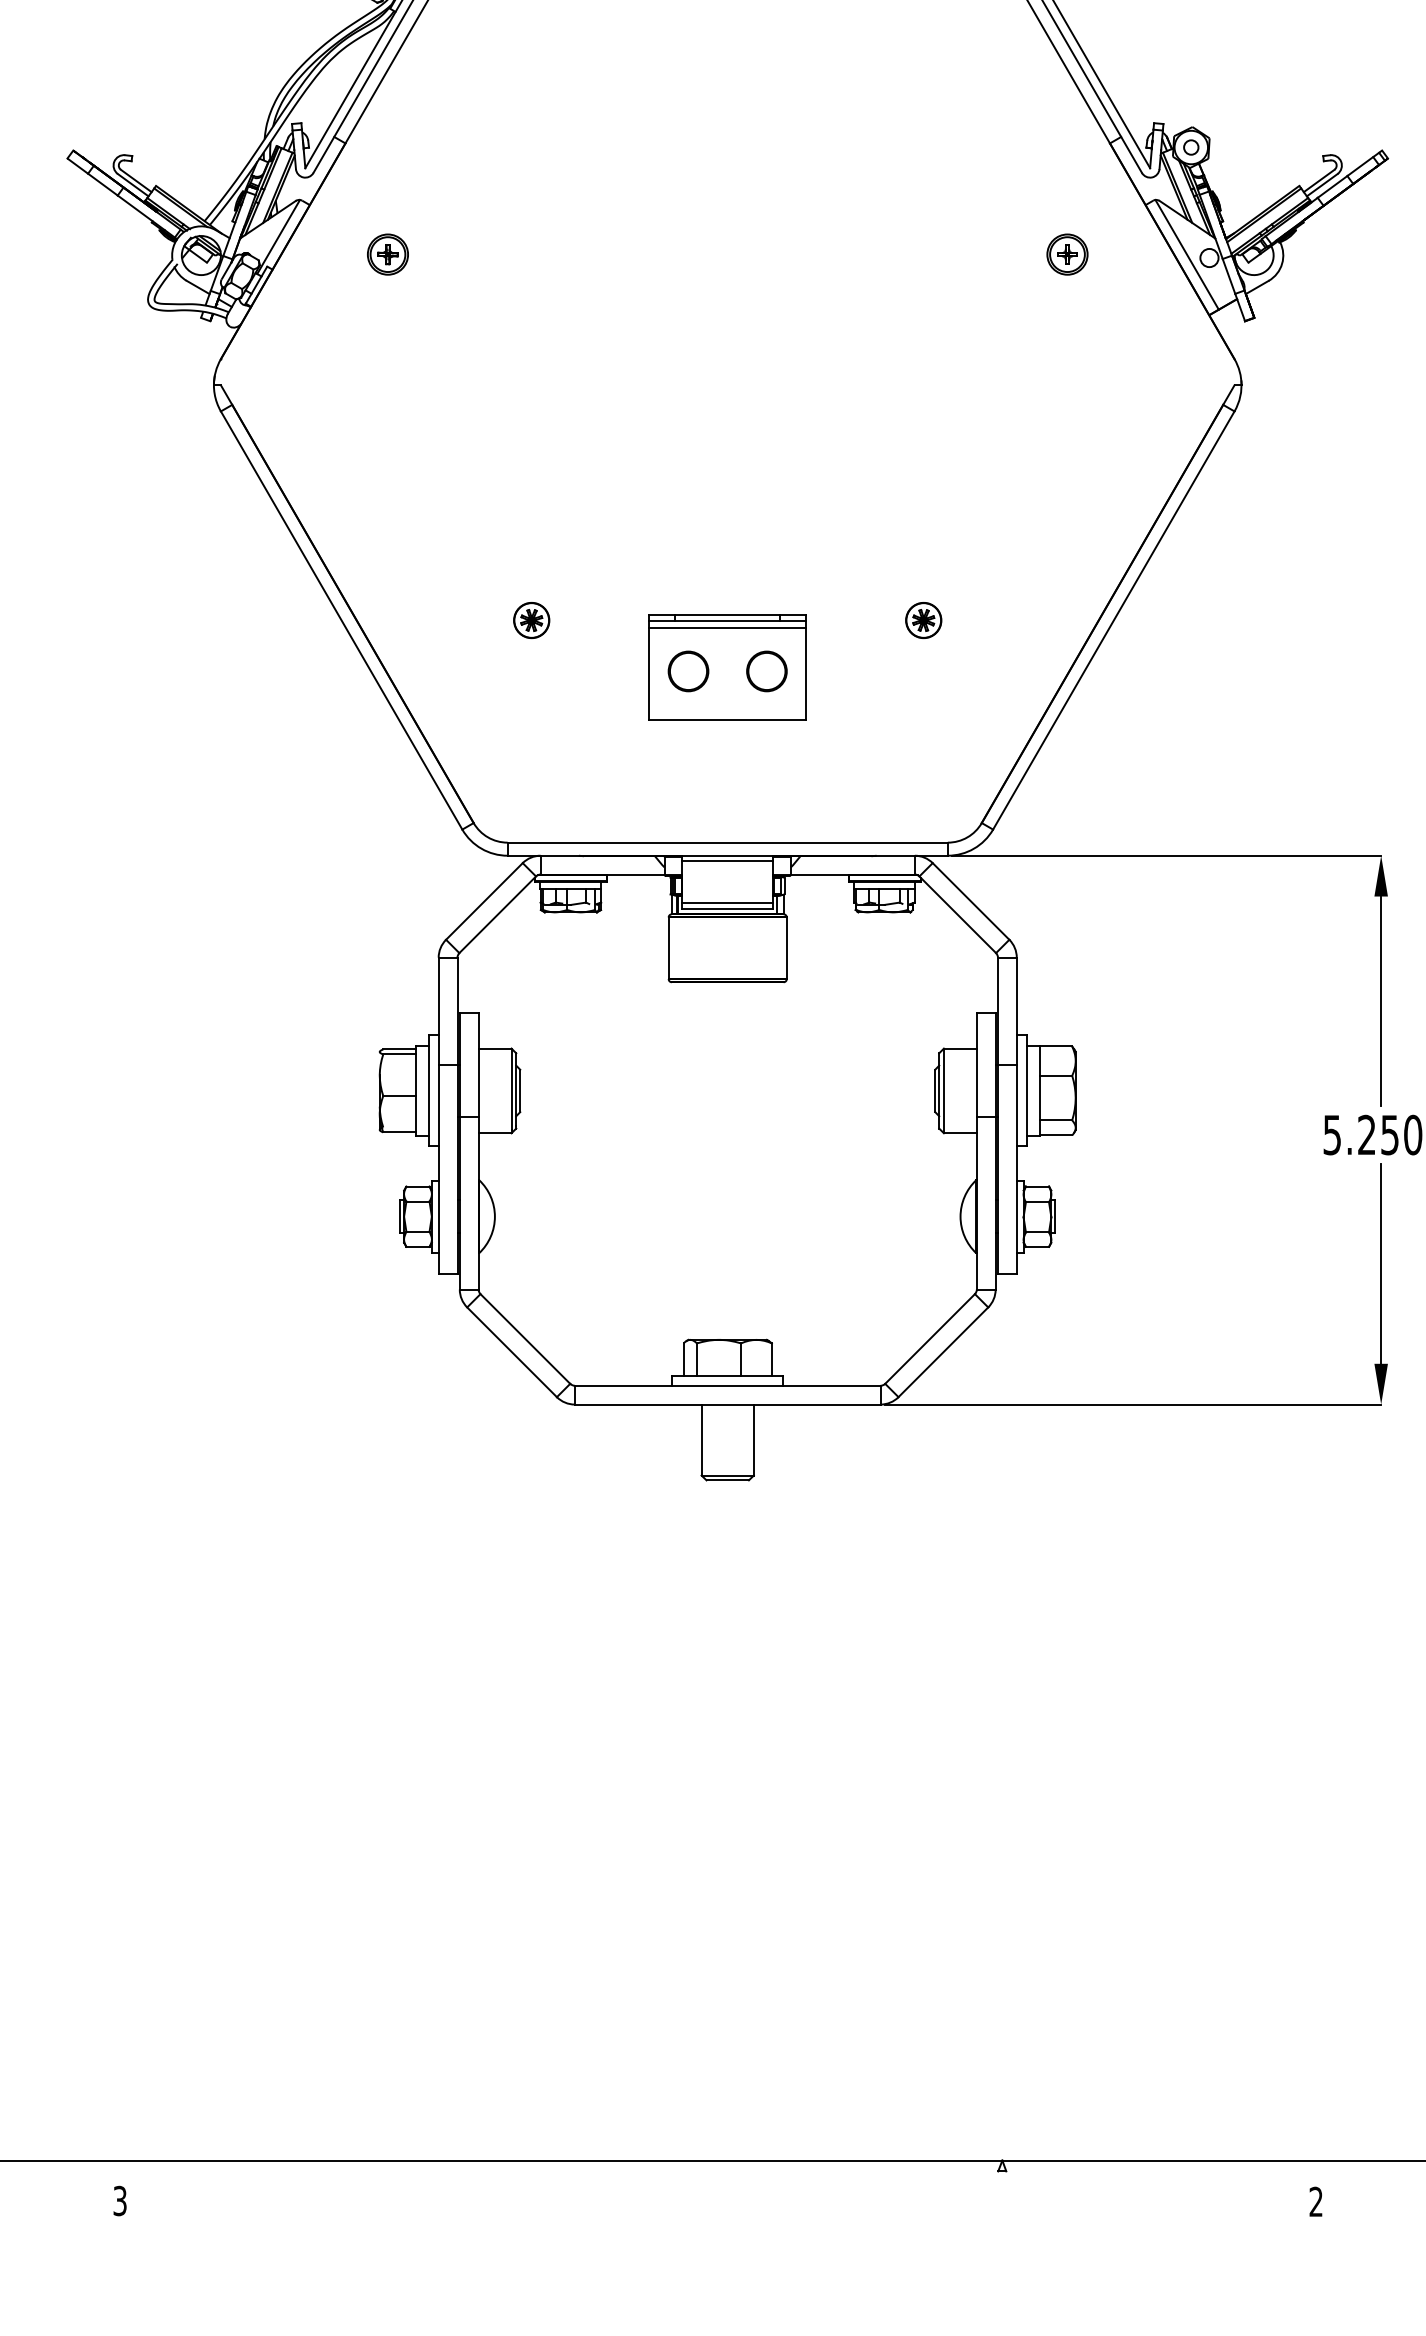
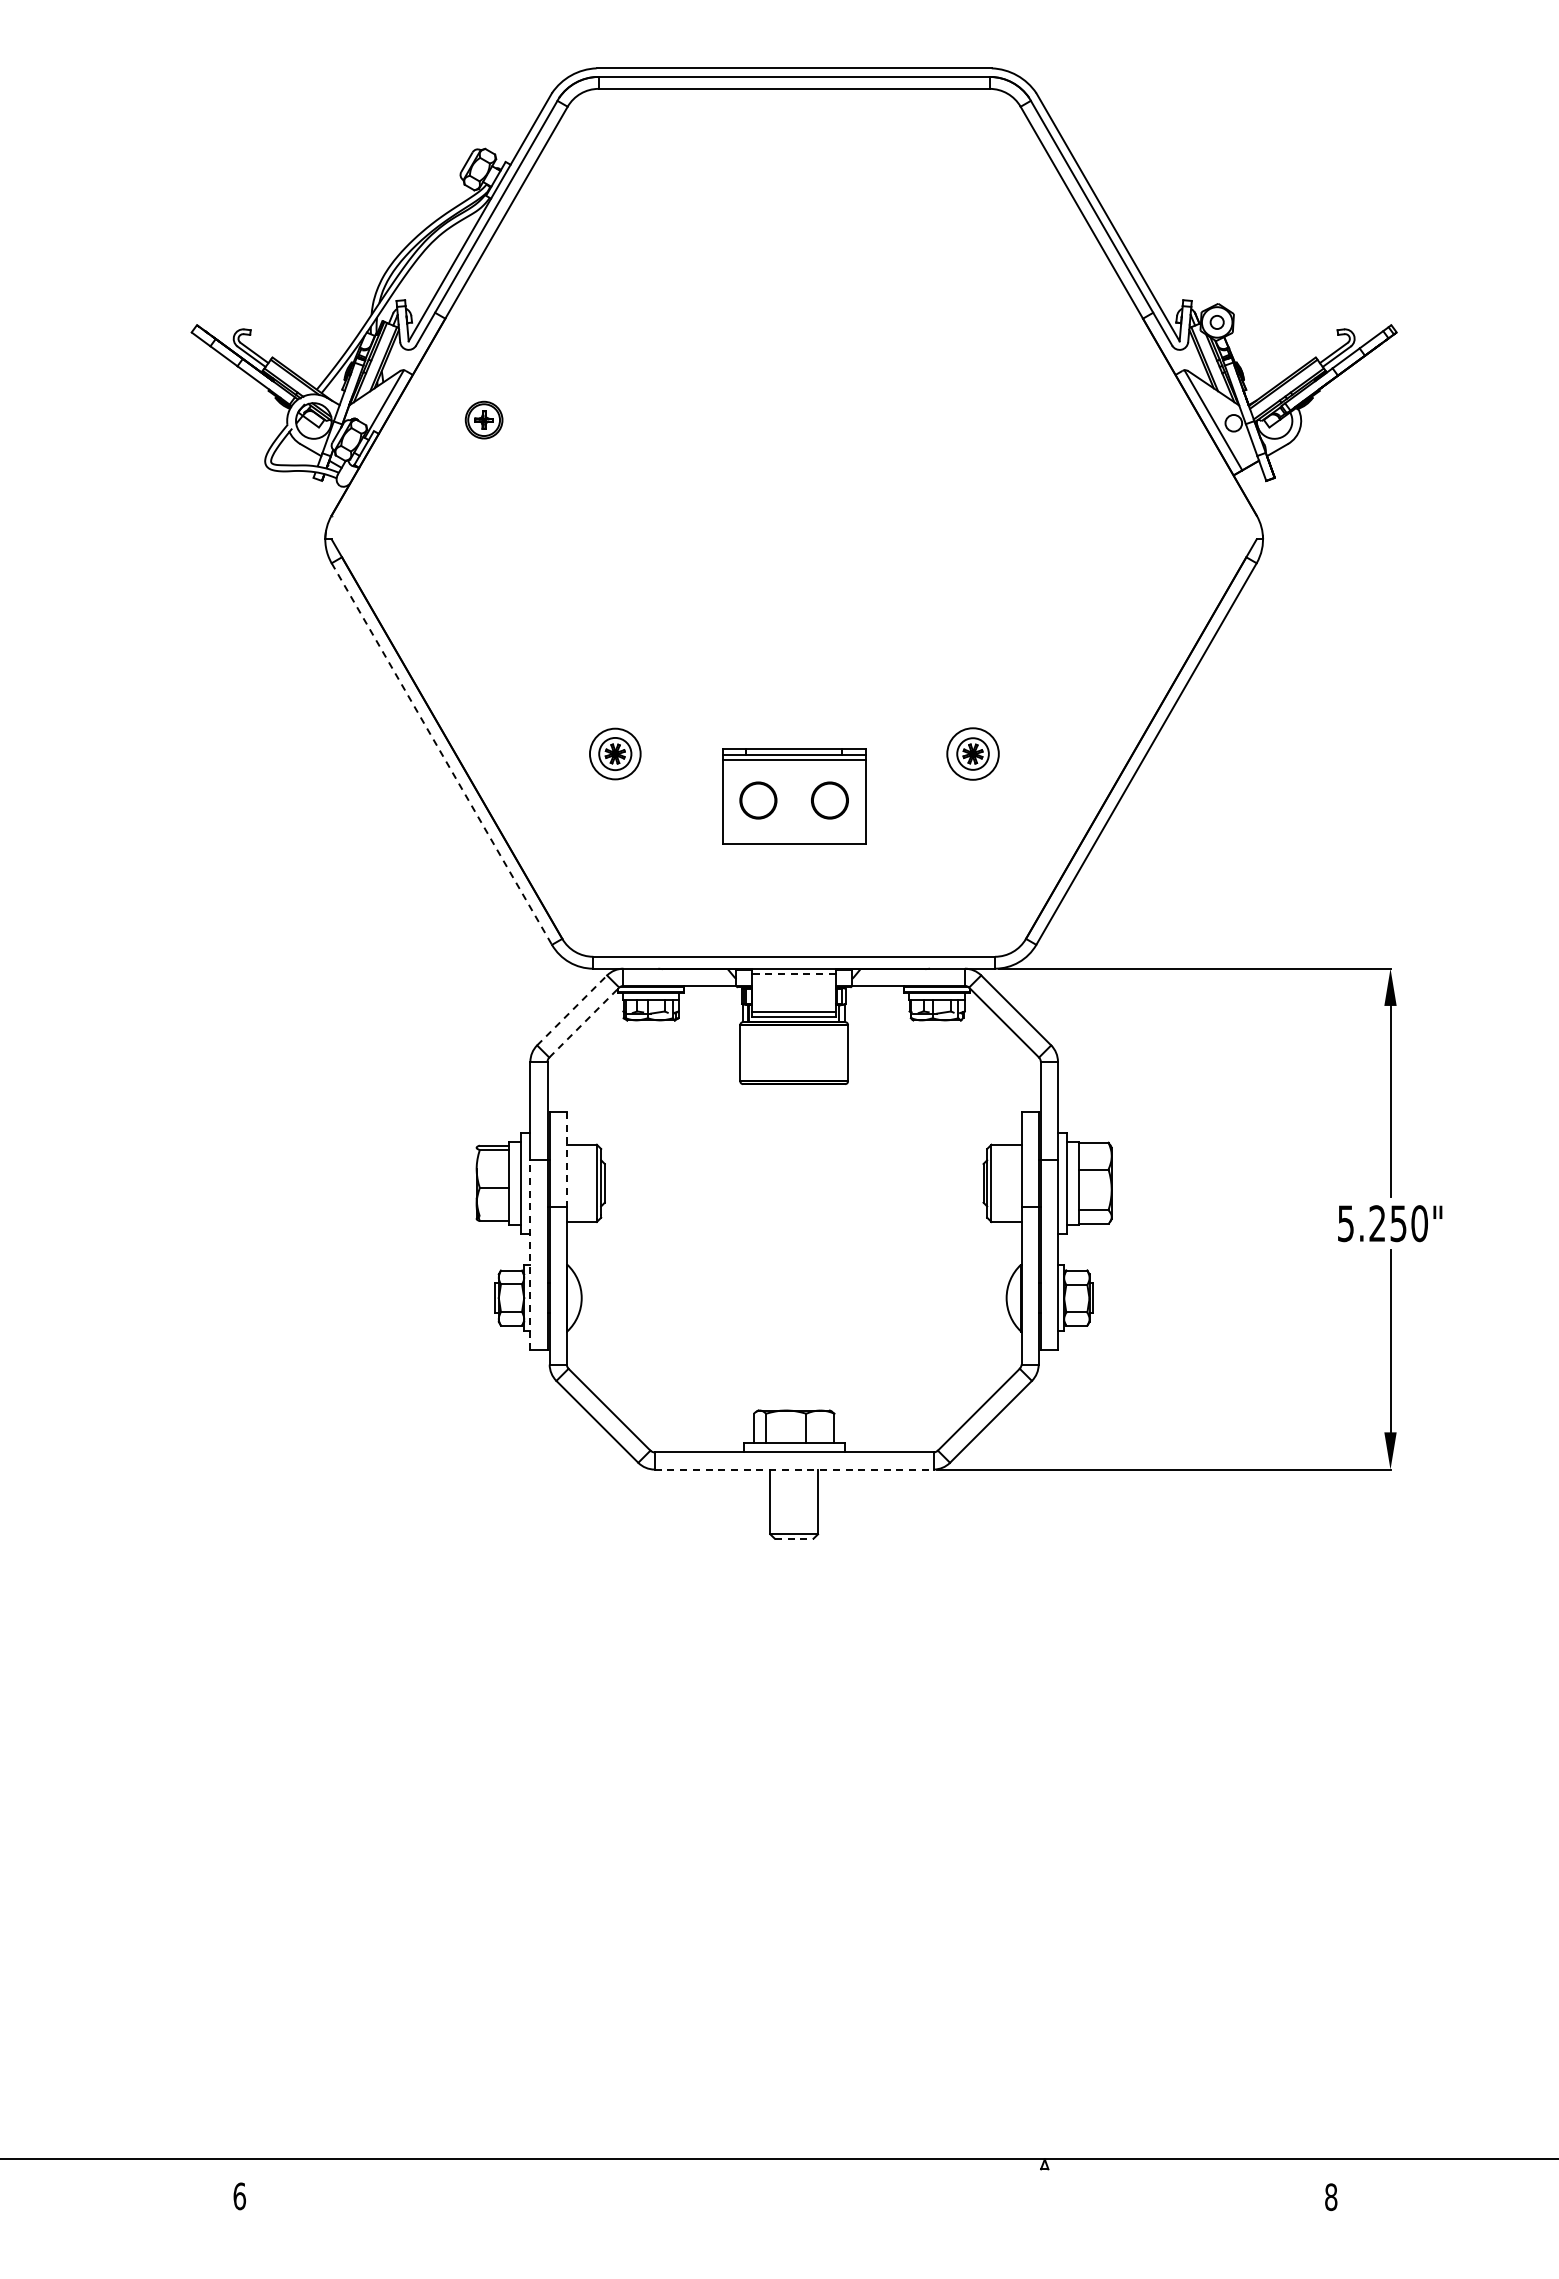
part: (1067, 253) -> (1104, 419), removed
circle: (531, 619) -> (615, 753), size x1.6
circle: (923, 619) -> (972, 753), size x1.6
line: (342, 620) -> (442, 754), solid -> dashed
line: (728, 860) -> (794, 973), solid -> dashed
line: (484, 901) -> (572, 1010), solid -> dashed
line: (497, 914) -> (584, 1022), solid -> dashed
line: (478, 1064) -> (566, 1159), solid -> dashed
line: (438, 1168) -> (530, 1254), solid -> dashed
line: (728, 1404) -> (794, 1469), solid -> dashed
line: (728, 1480) -> (794, 1538), solid -> dashed
text: (119, 2201) -> (239, 2196), 3 -> 6
text: (1316, 2202) -> (1331, 2197), 2 -> 8

